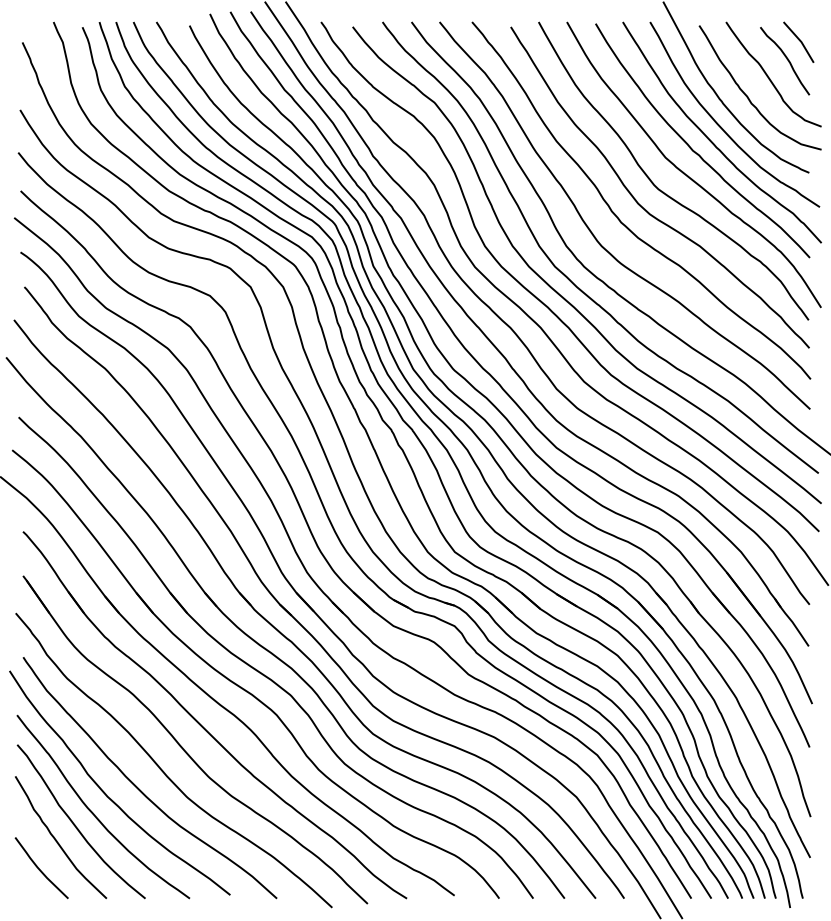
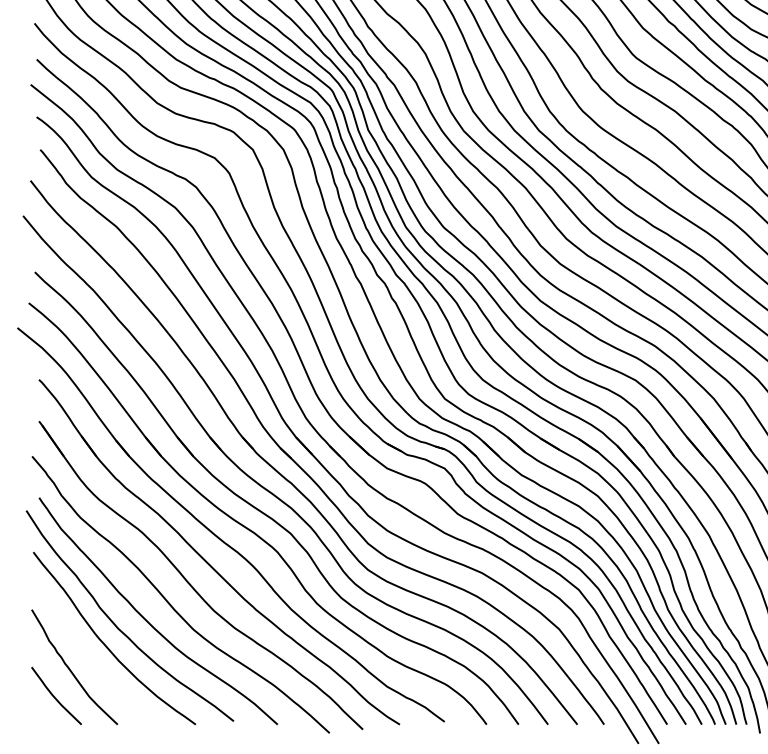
curve: (75, 824) -> (88, 654), removed

